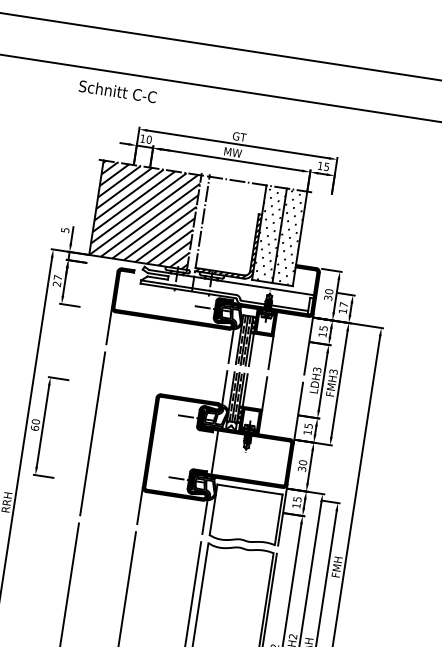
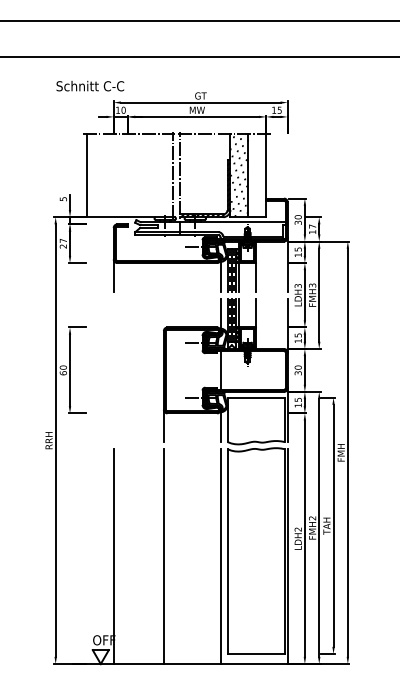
text: (118, 90) -> (90, 85), moved
hatch: (145, 215) -> (130, 175), removed
hatch: (290, 237) -> (257, 175), removed
line: (92, 433) -> (113, 370), removed

